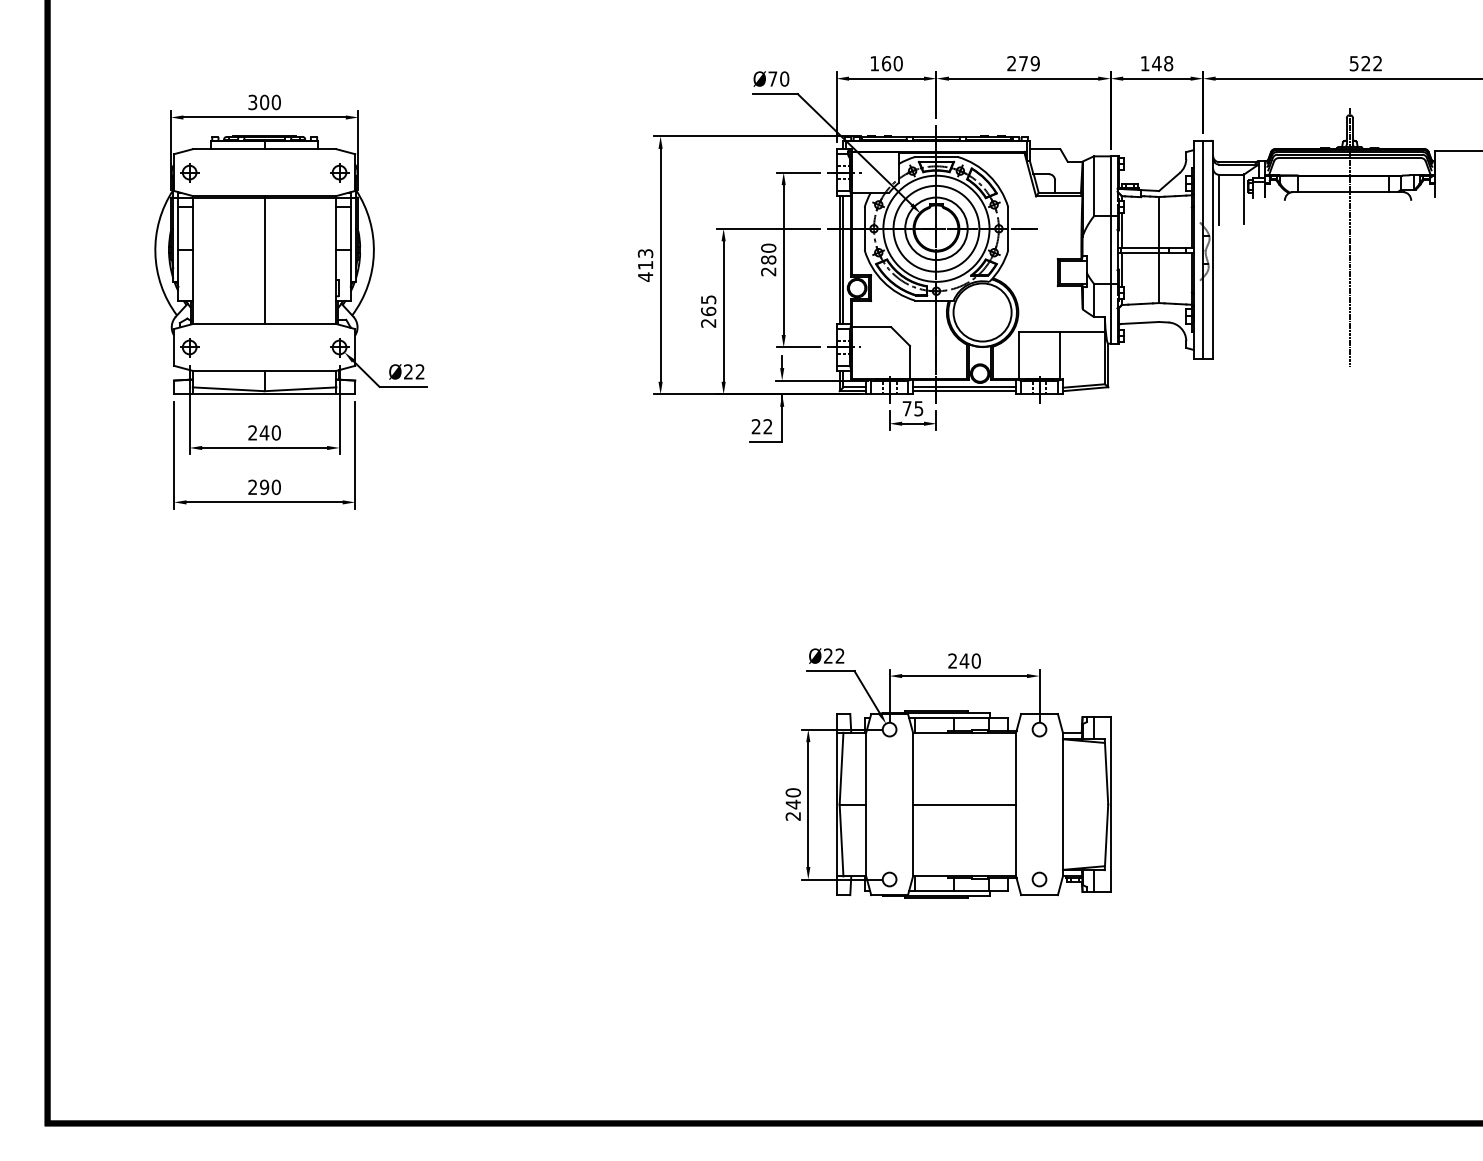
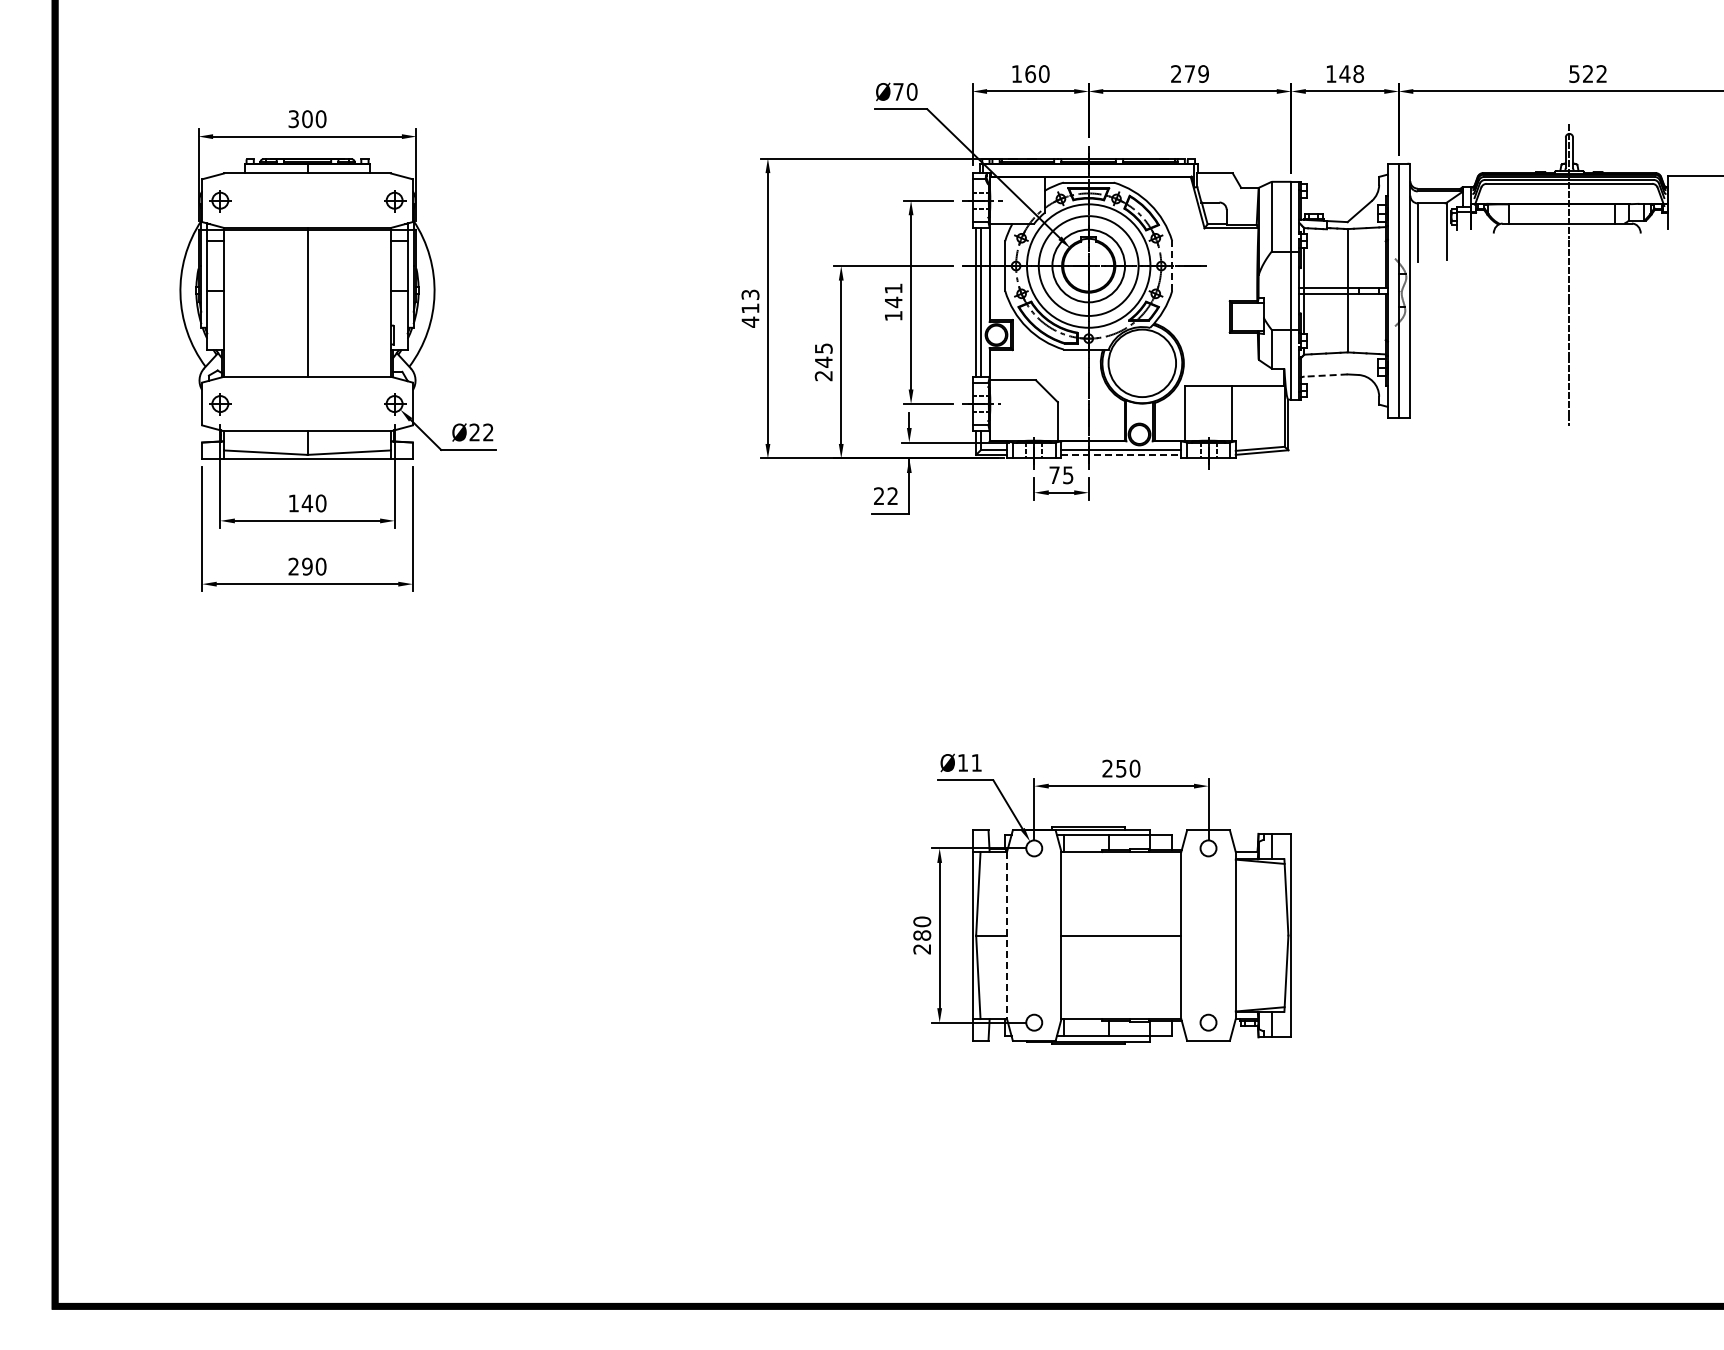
line: (1008, 229) -> (1172, 266), solid -> dashed
text: (768, 260) -> (893, 302), 280 -> 141
text: (708, 310) -> (823, 361), 265 -> 245
line: (1140, 322) -> (1325, 375), solid -> dashed
line: (964, 390) -> (1121, 454), solid -> dashed
text: (252, 433) -> (293, 503), 240 -> 140
text: (833, 655) -> (969, 762), Ø22 -> Ø11
text: (963, 660) -> (1120, 768), 240 -> 250
text: (793, 804) -> (922, 935), 240 -> 280
line: (866, 804) -> (1007, 935), solid -> dashed

